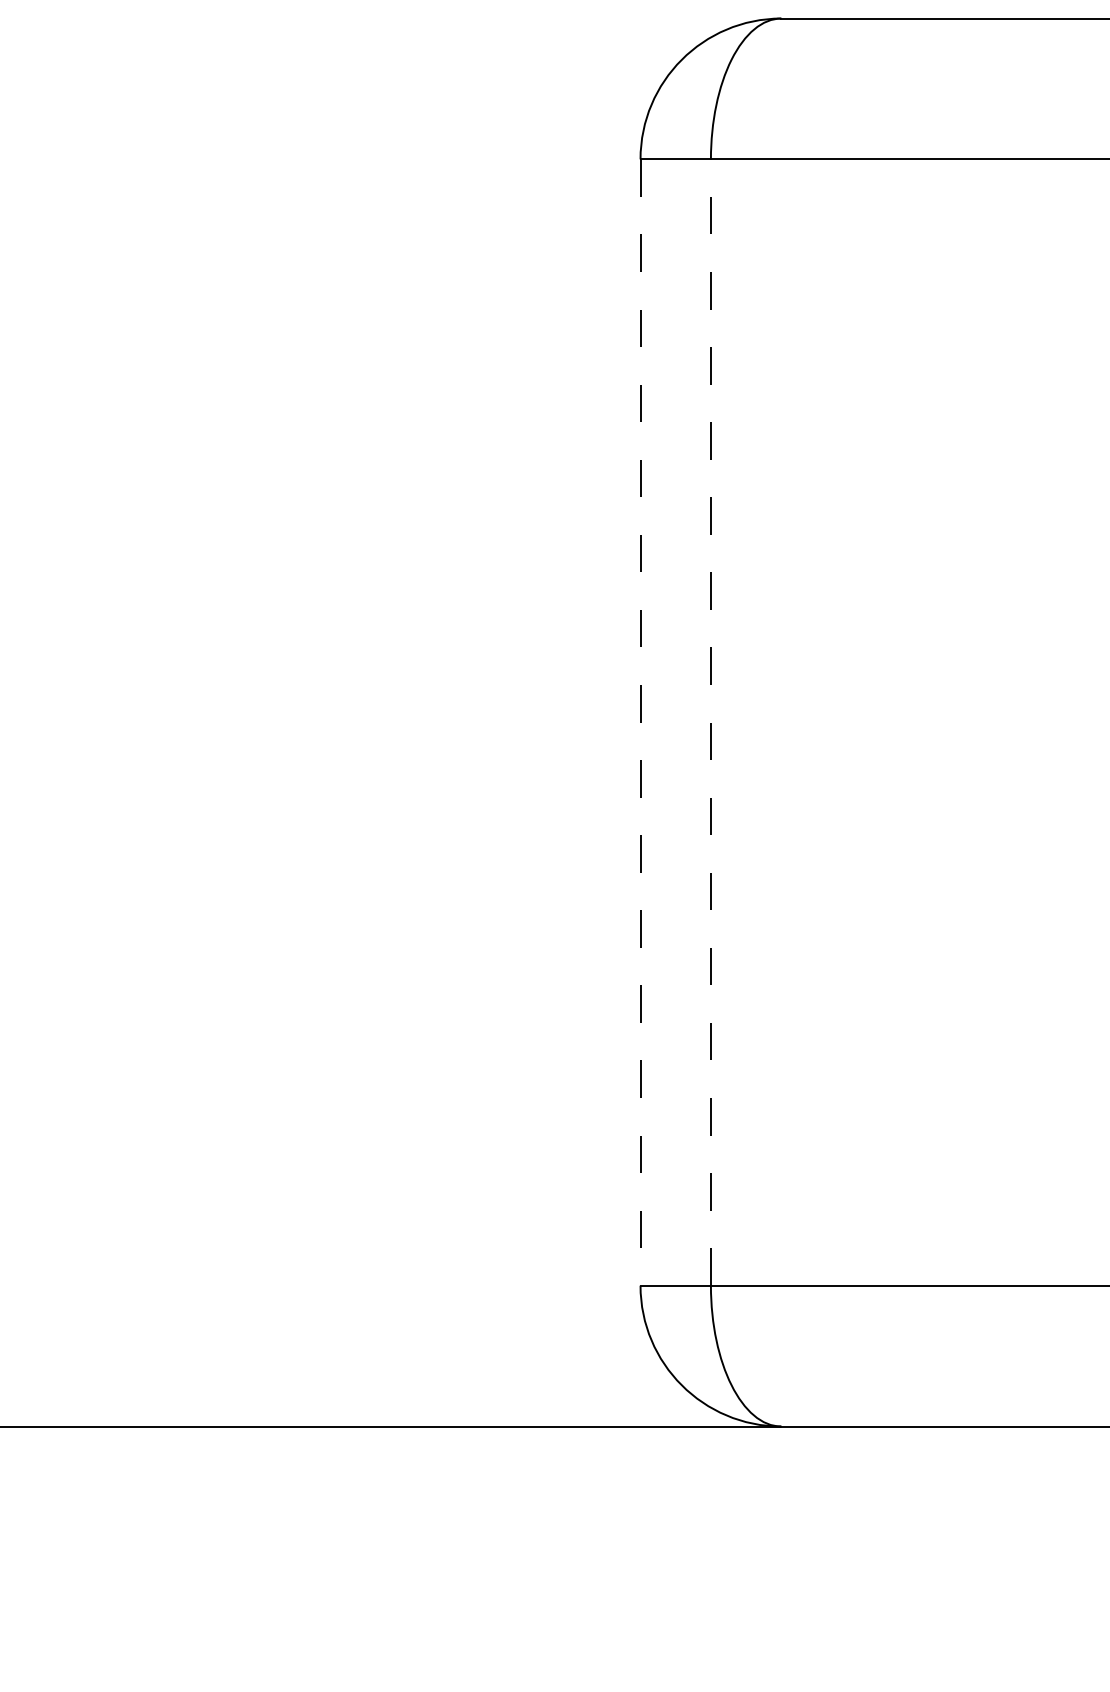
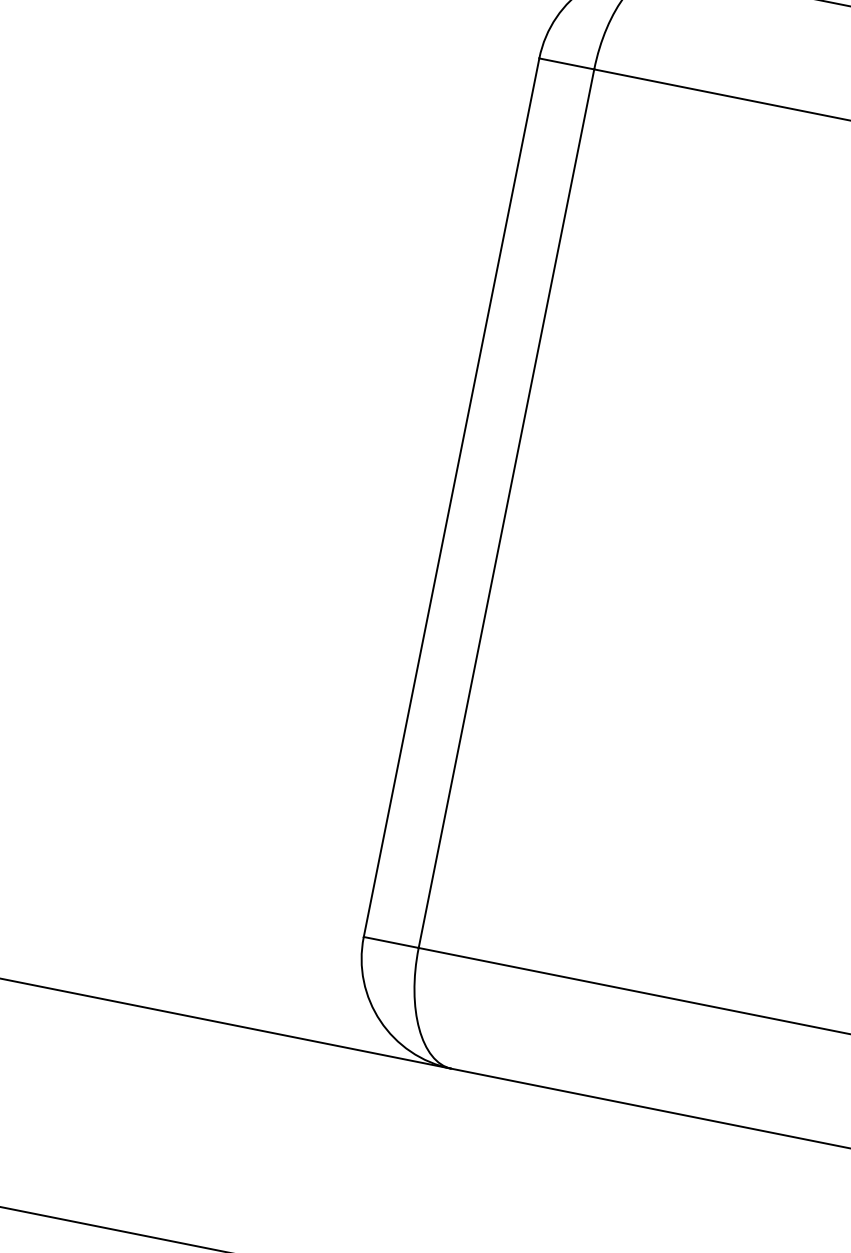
line: (710, 722) -> (506, 508), dashed -> solid
line: (640, 723) -> (451, 498), dashed -> solid

